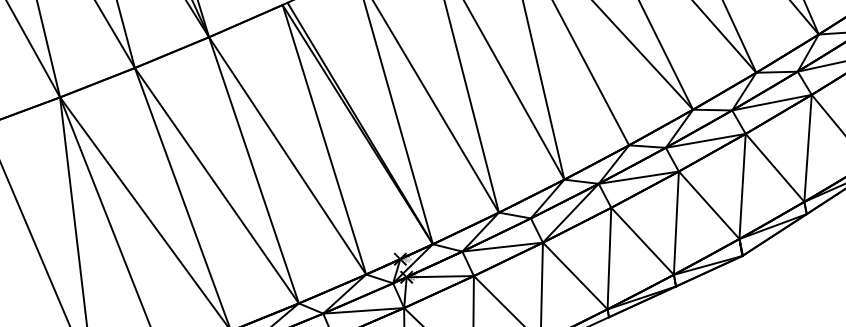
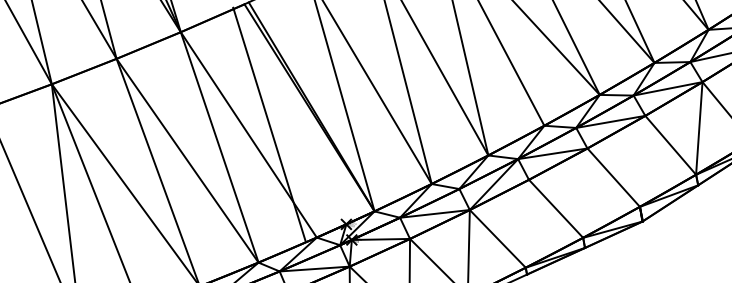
line: (324, 139) -> (269, 124), moved
line: (742, 186) -> (642, 161), removed
line: (675, 222) -> (584, 192), removed
line: (609, 258) -> (527, 223), removed

